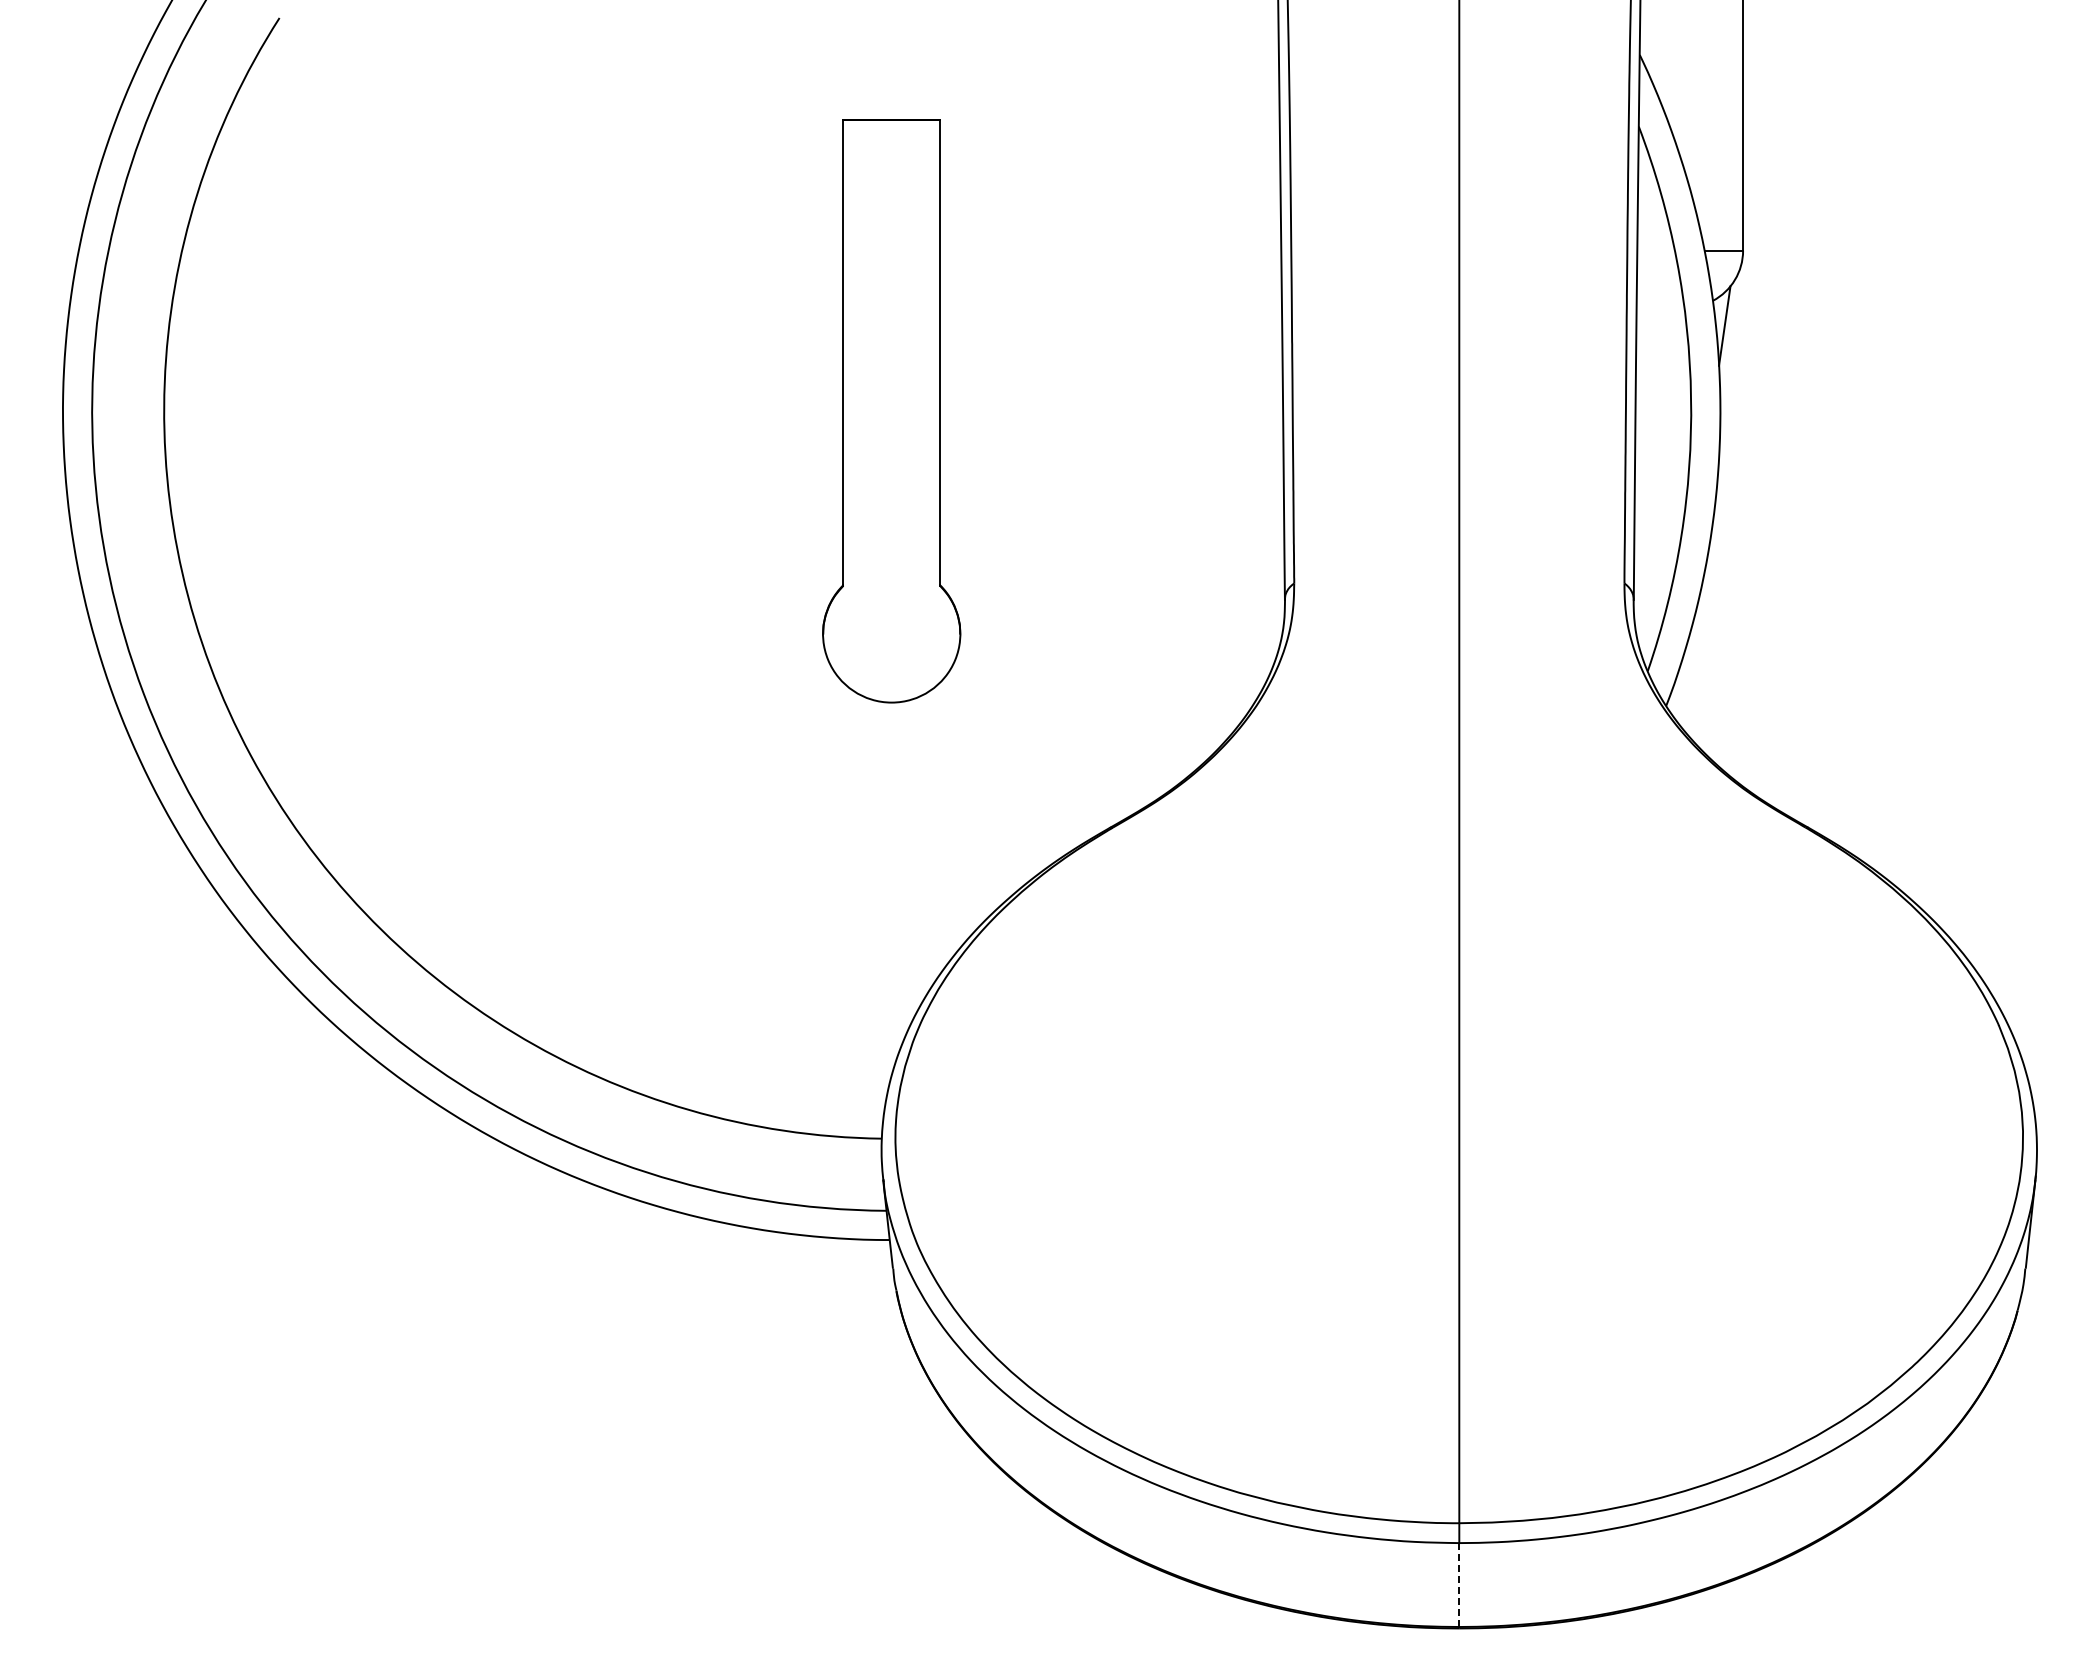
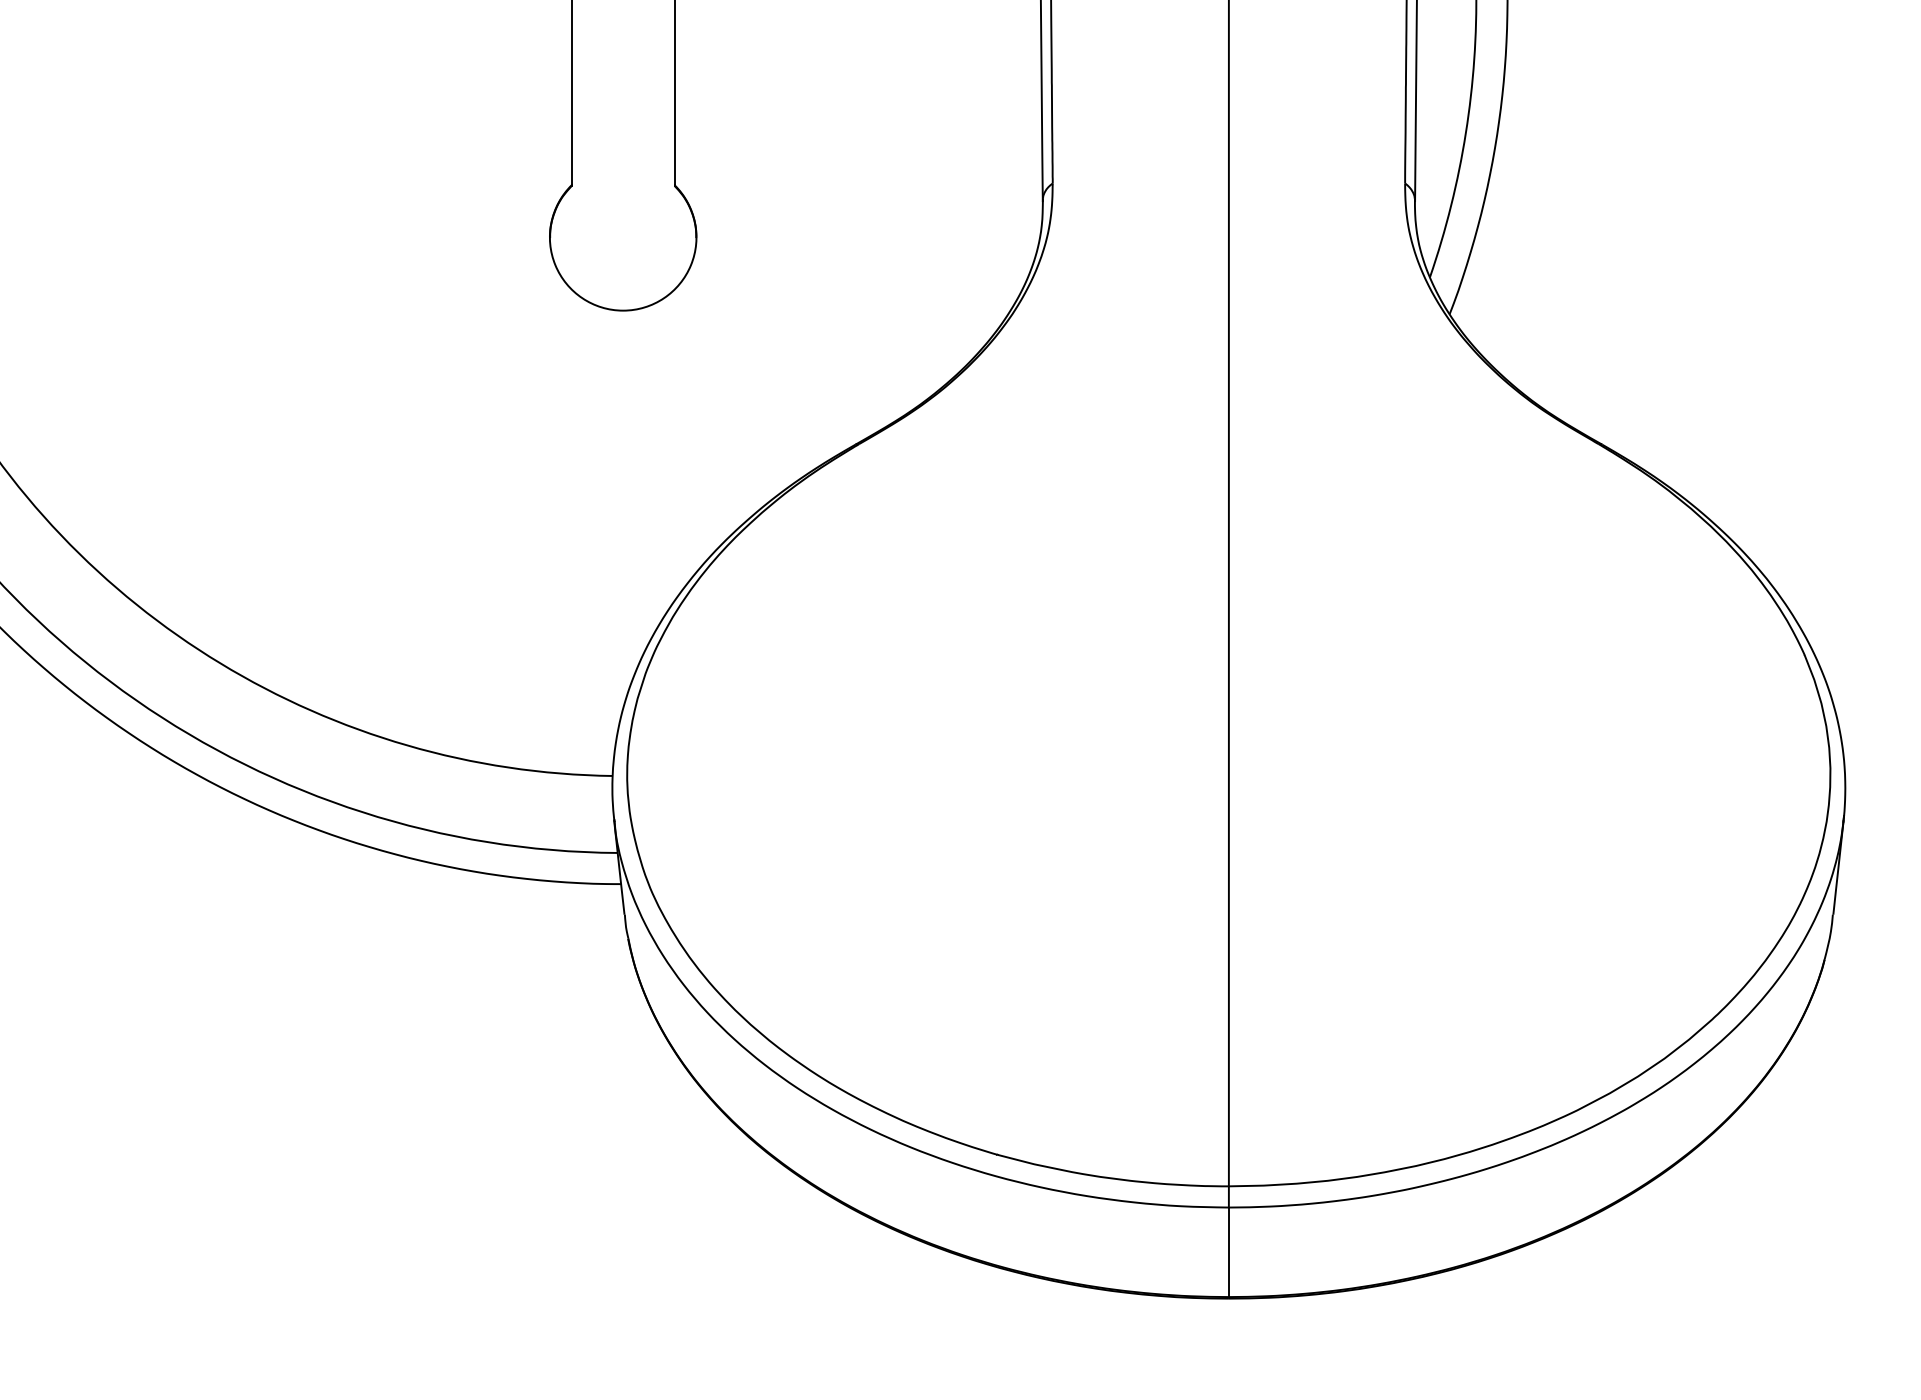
line: (1459, 1585) -> (1229, 1252), dashed -> solid

